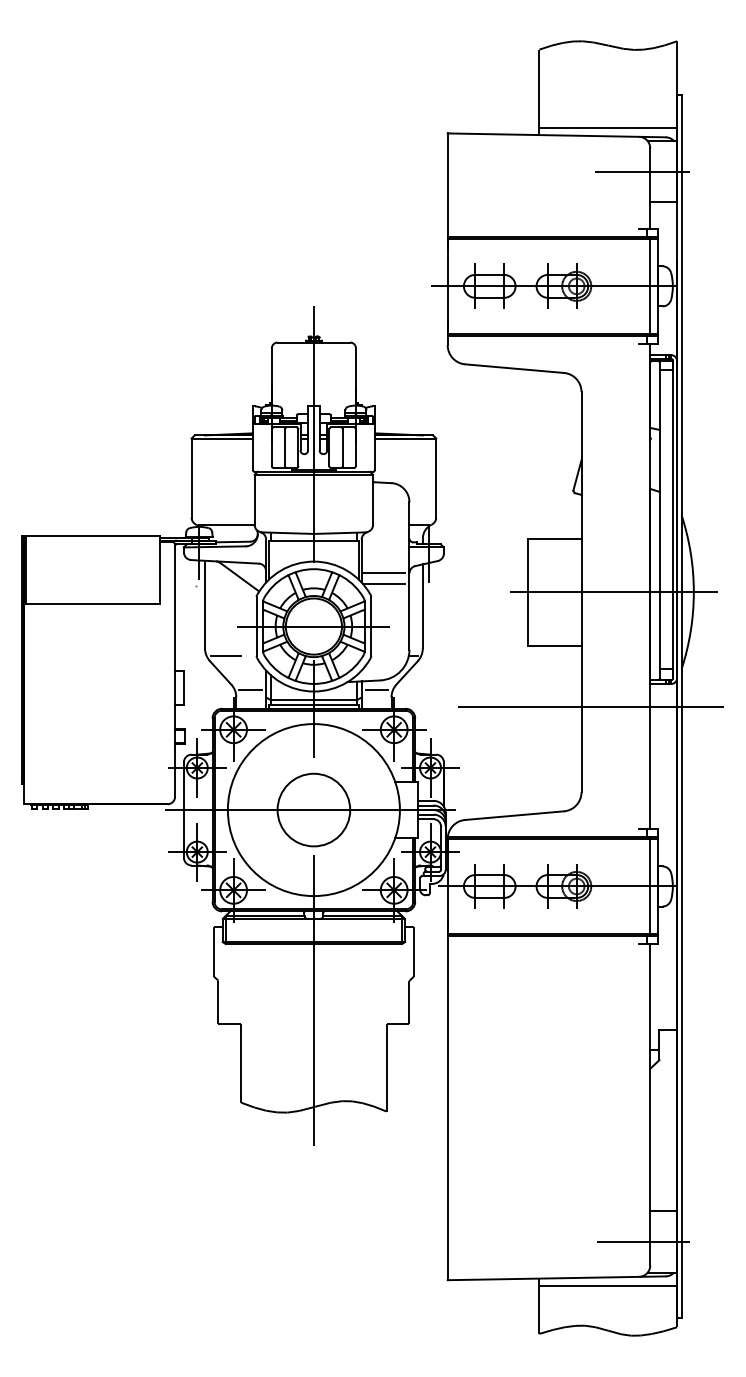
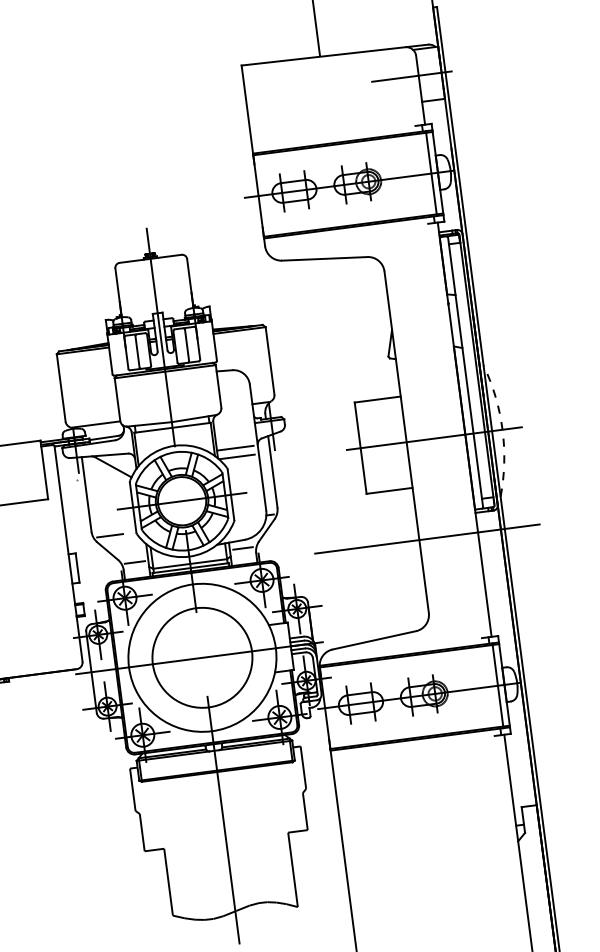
line: (608, 127) -> (378, 42), removed
arc: (693, 592) -> (502, 430), solid -> dashed
circle: (313, 809) -> (202, 657), size x1.6

